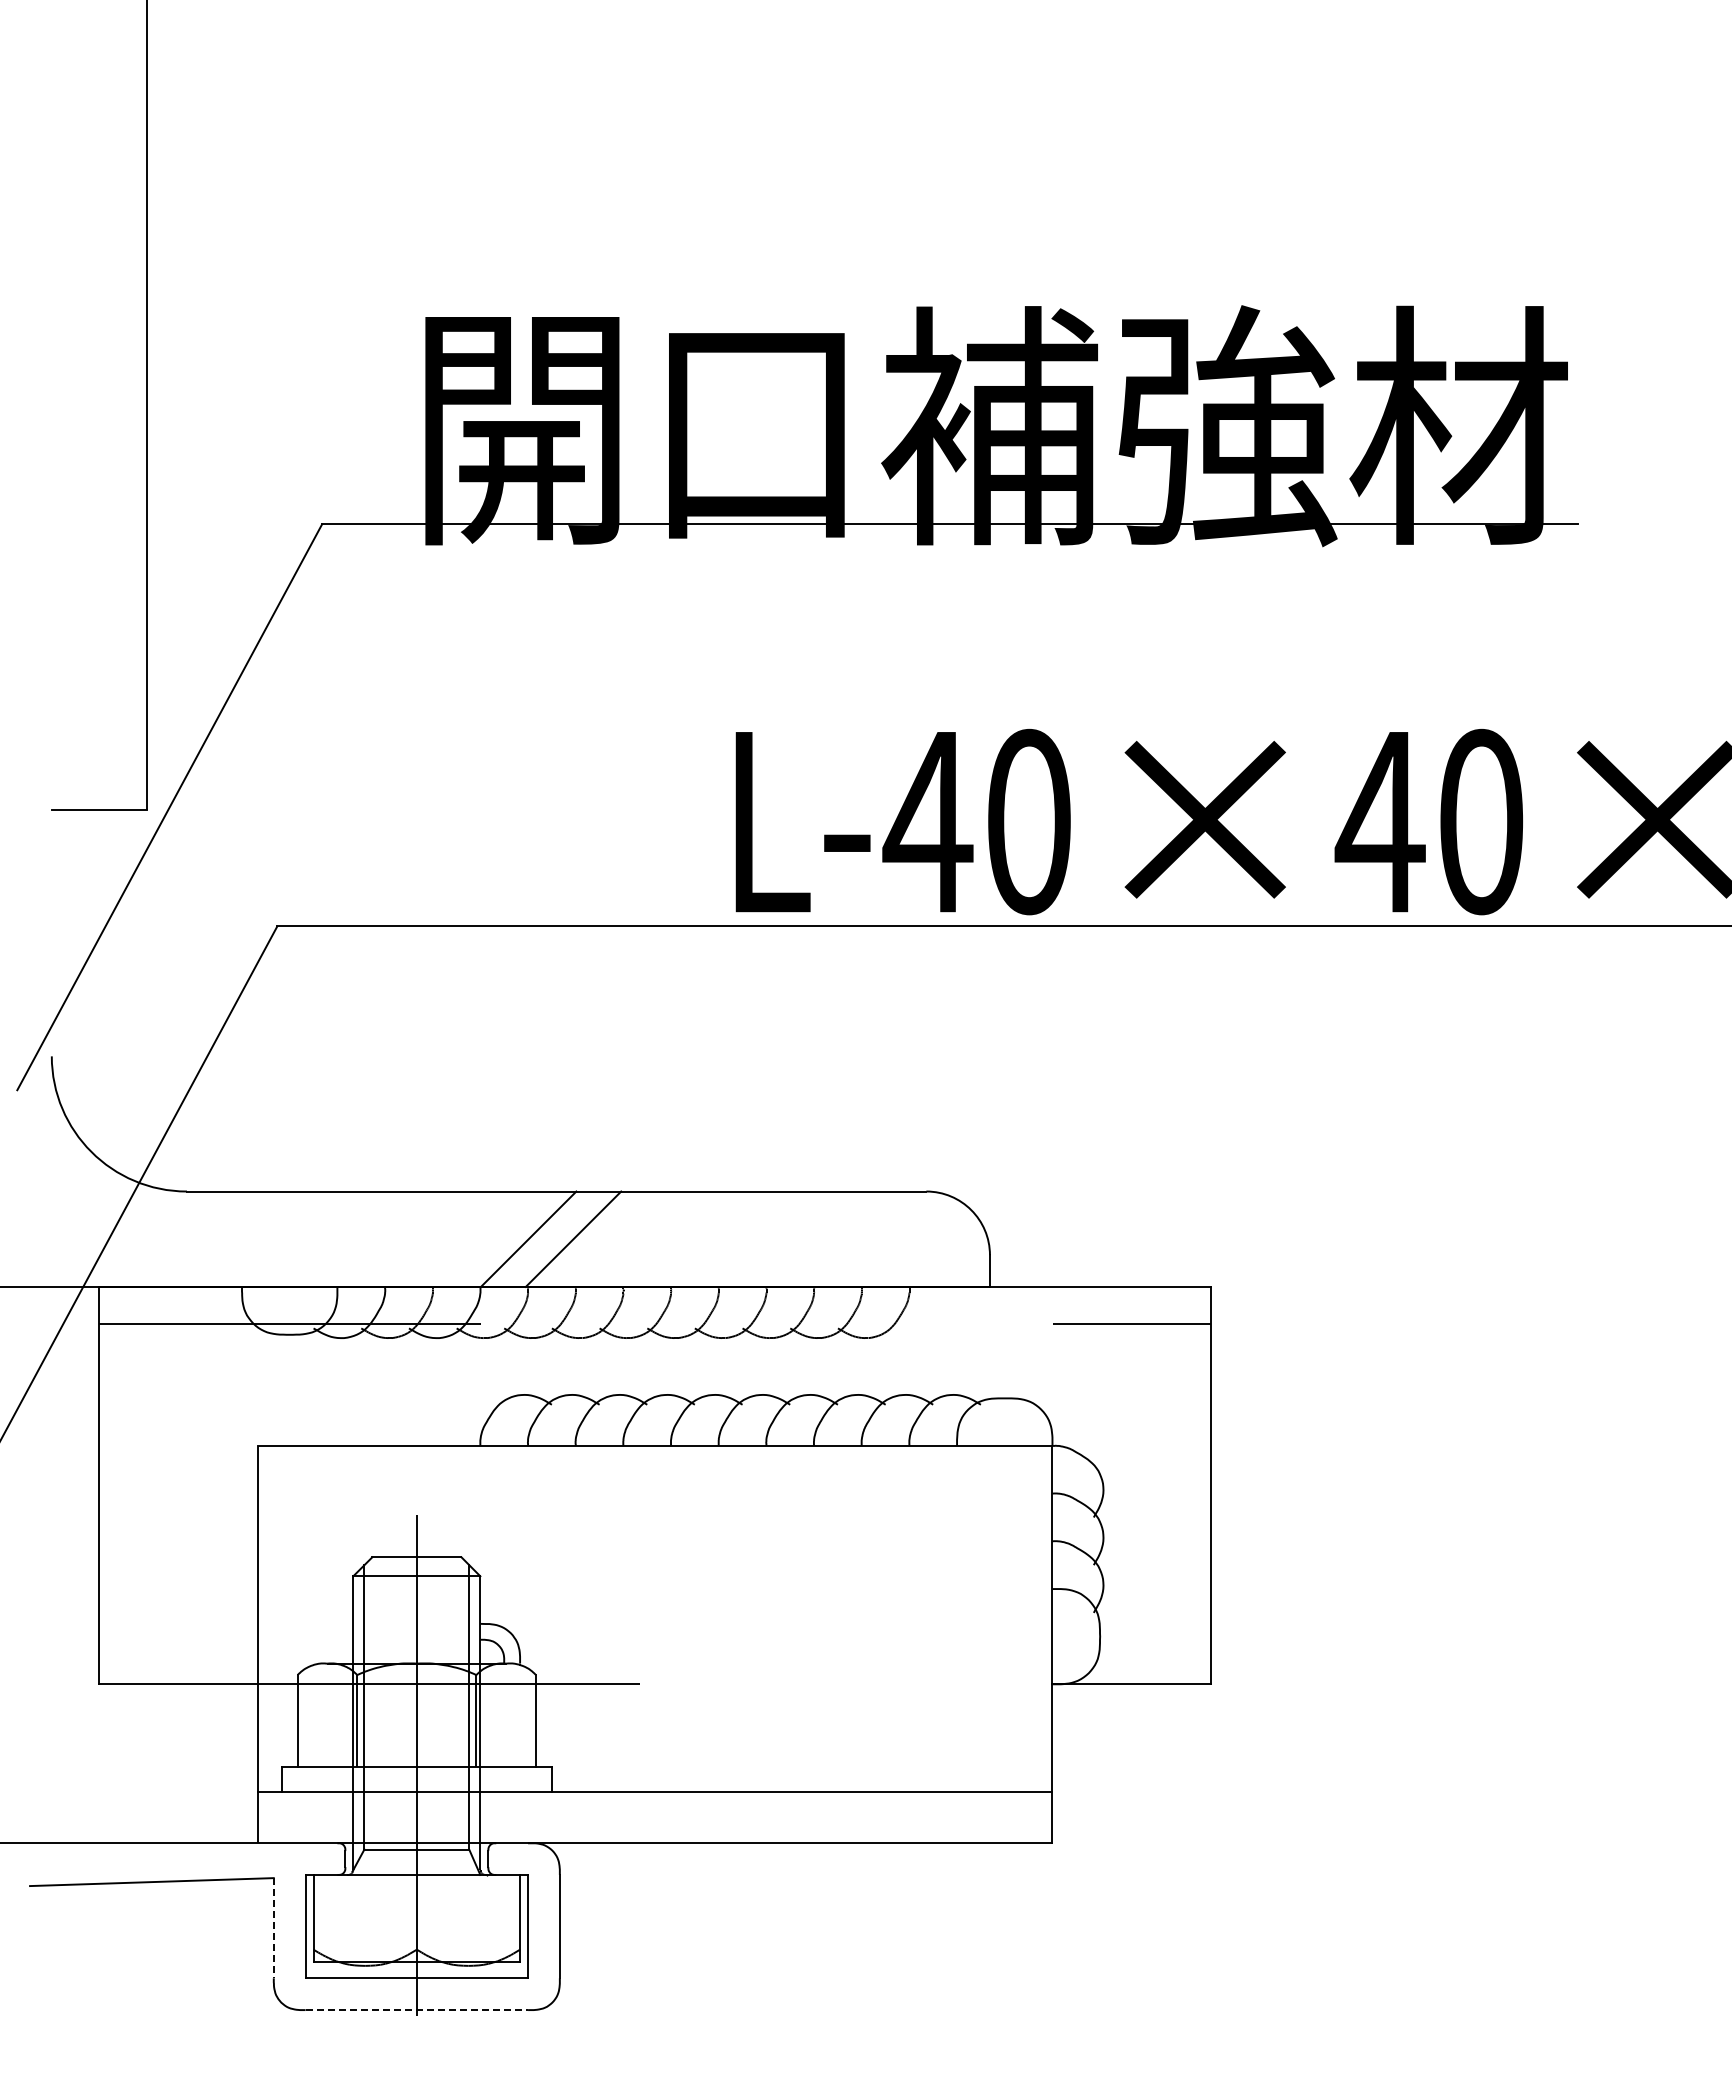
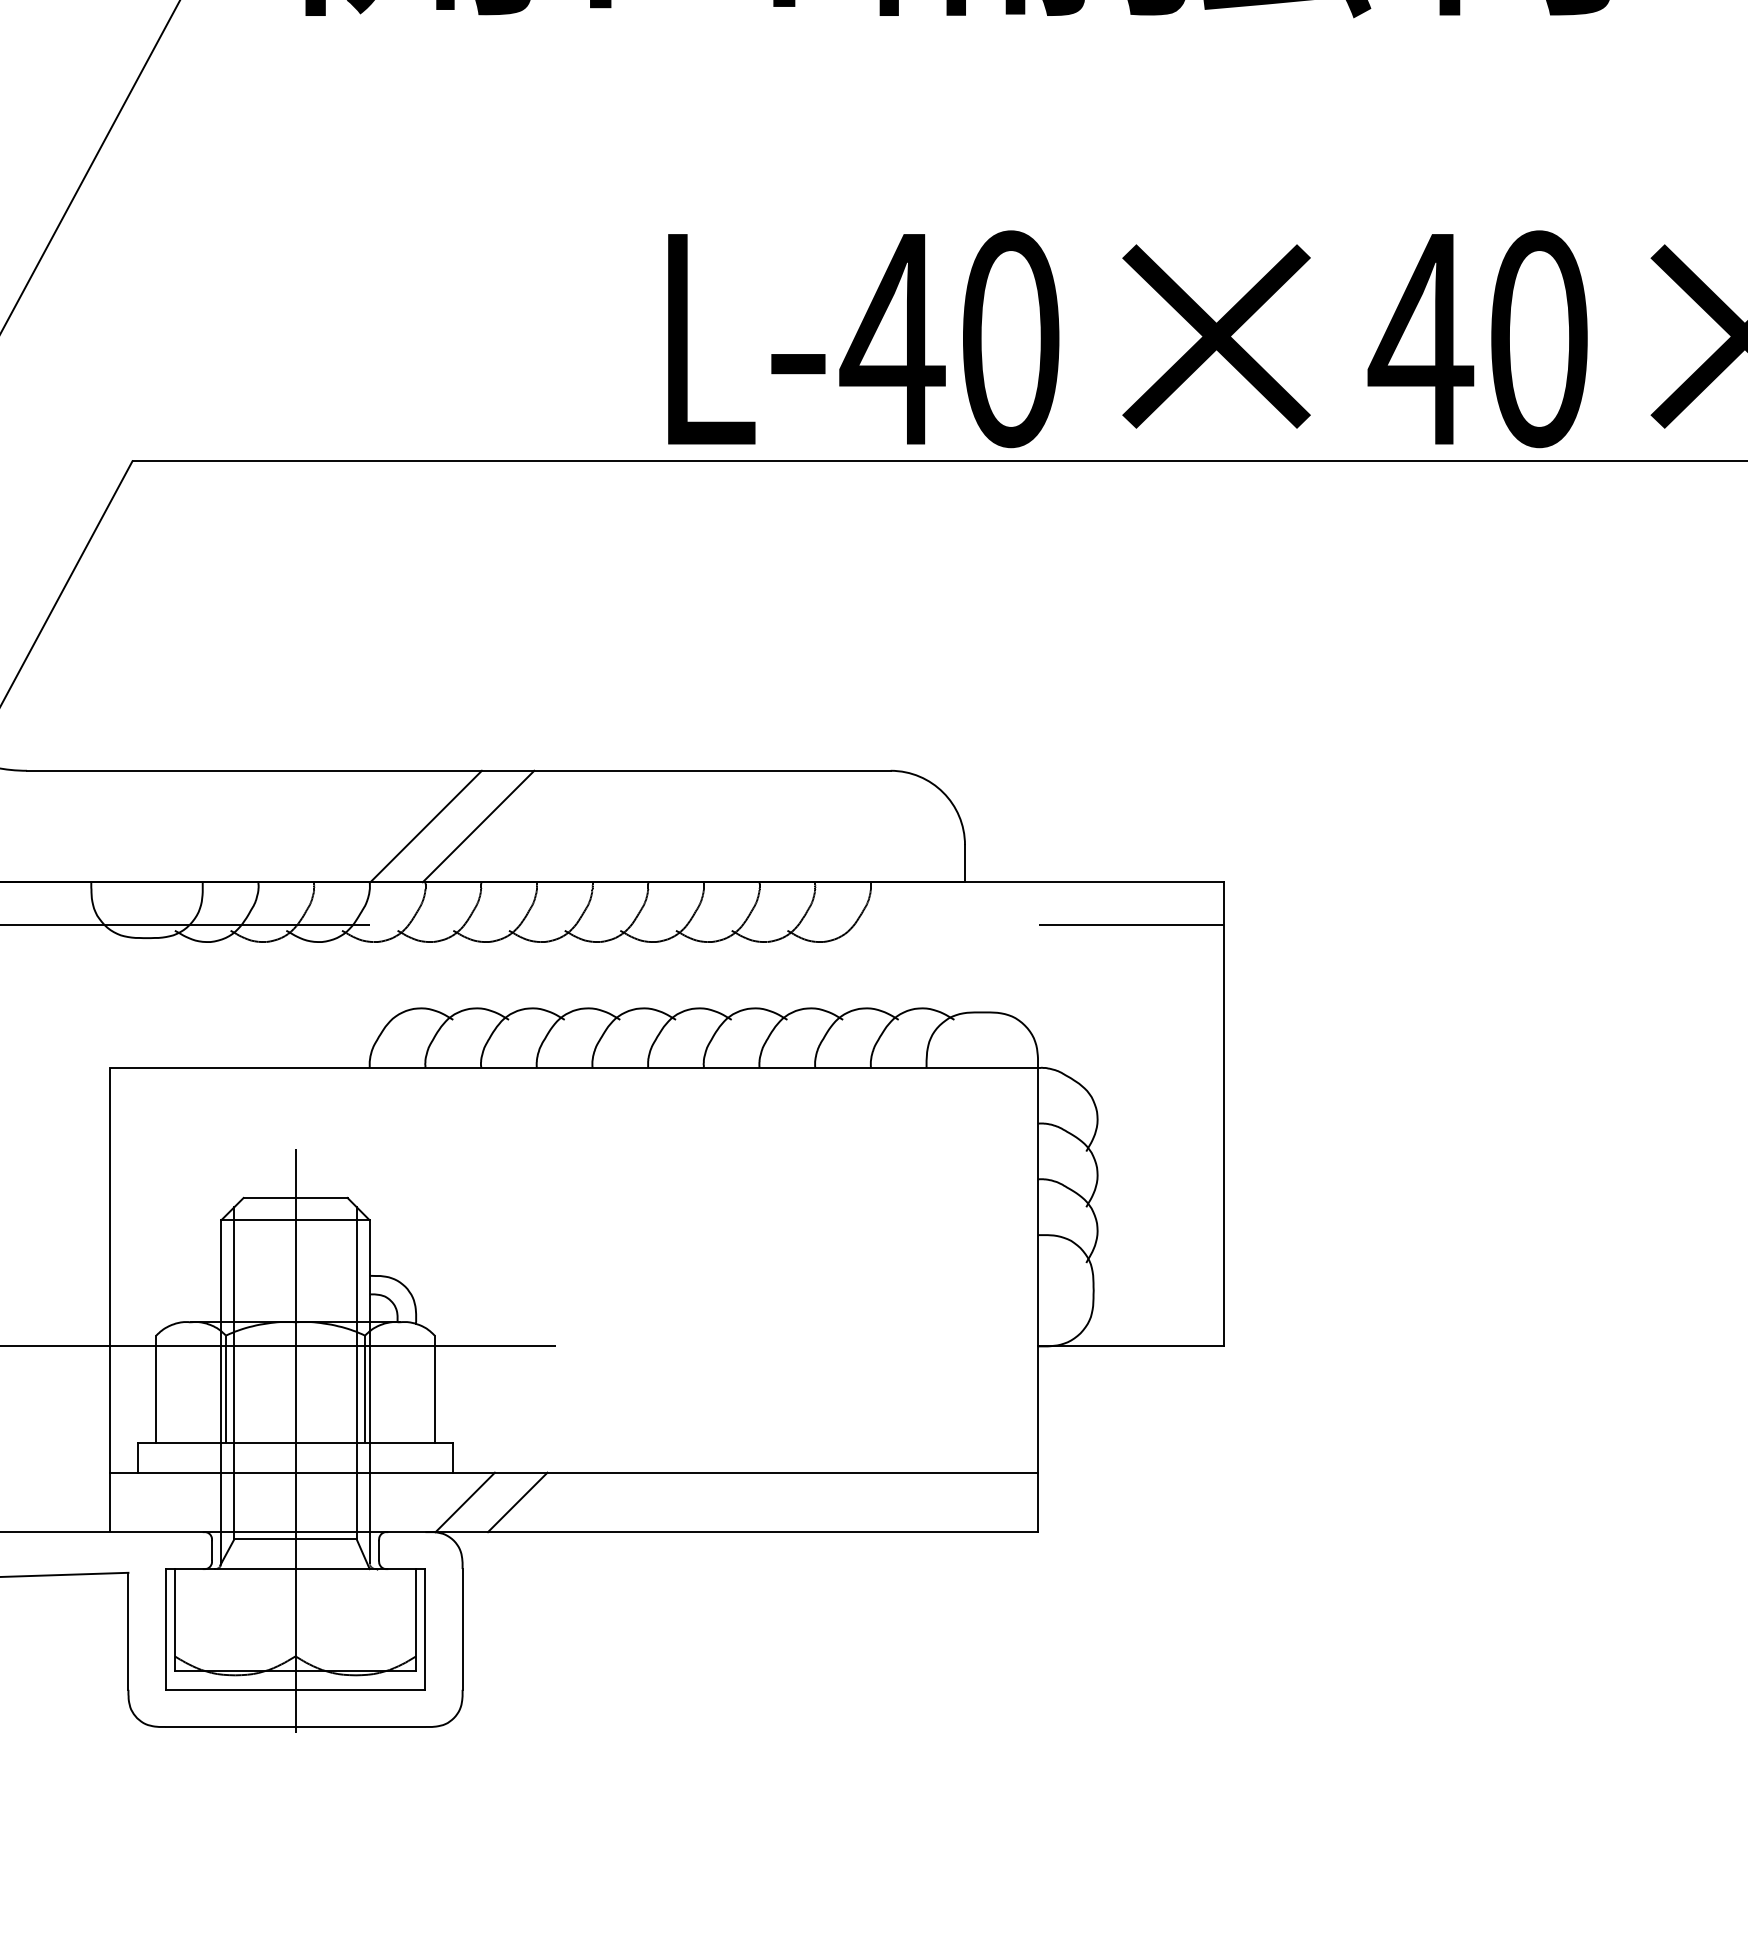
line: (561, 1817) -> (464, 1502), added
line: (606, 1817) -> (517, 1502), added
line: (273, 1928) -> (128, 1631), dashed -> solid
line: (417, 2010) -> (296, 1727), dashed -> solid

